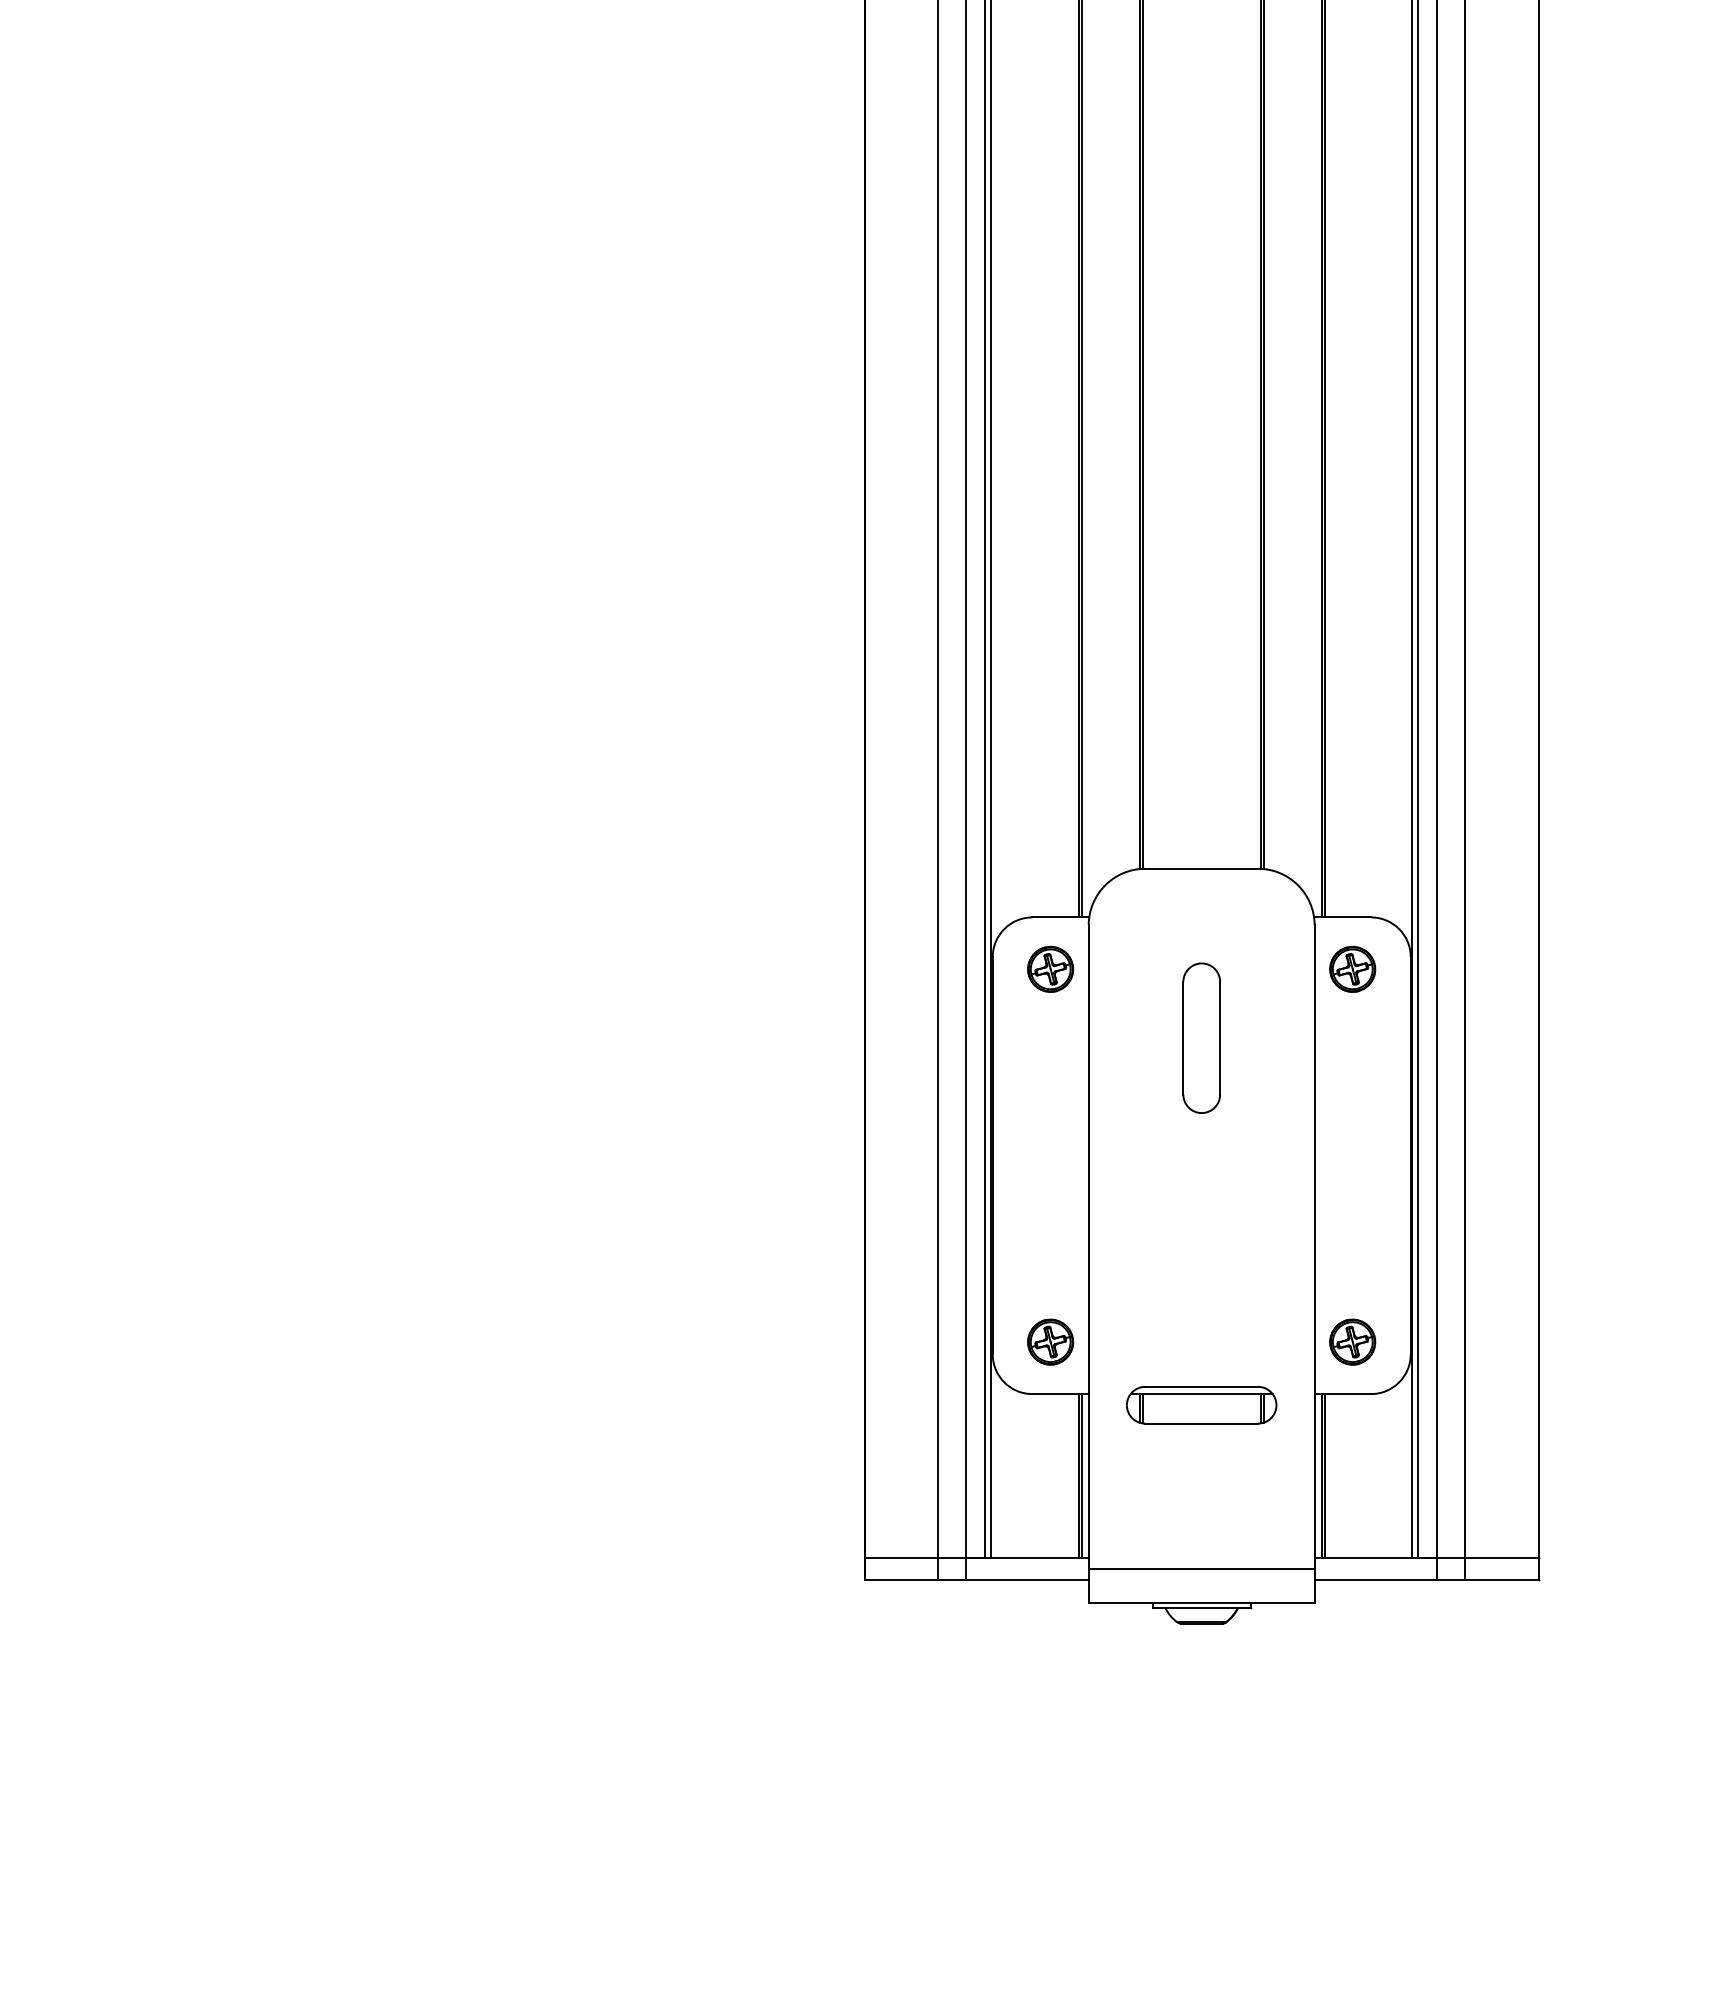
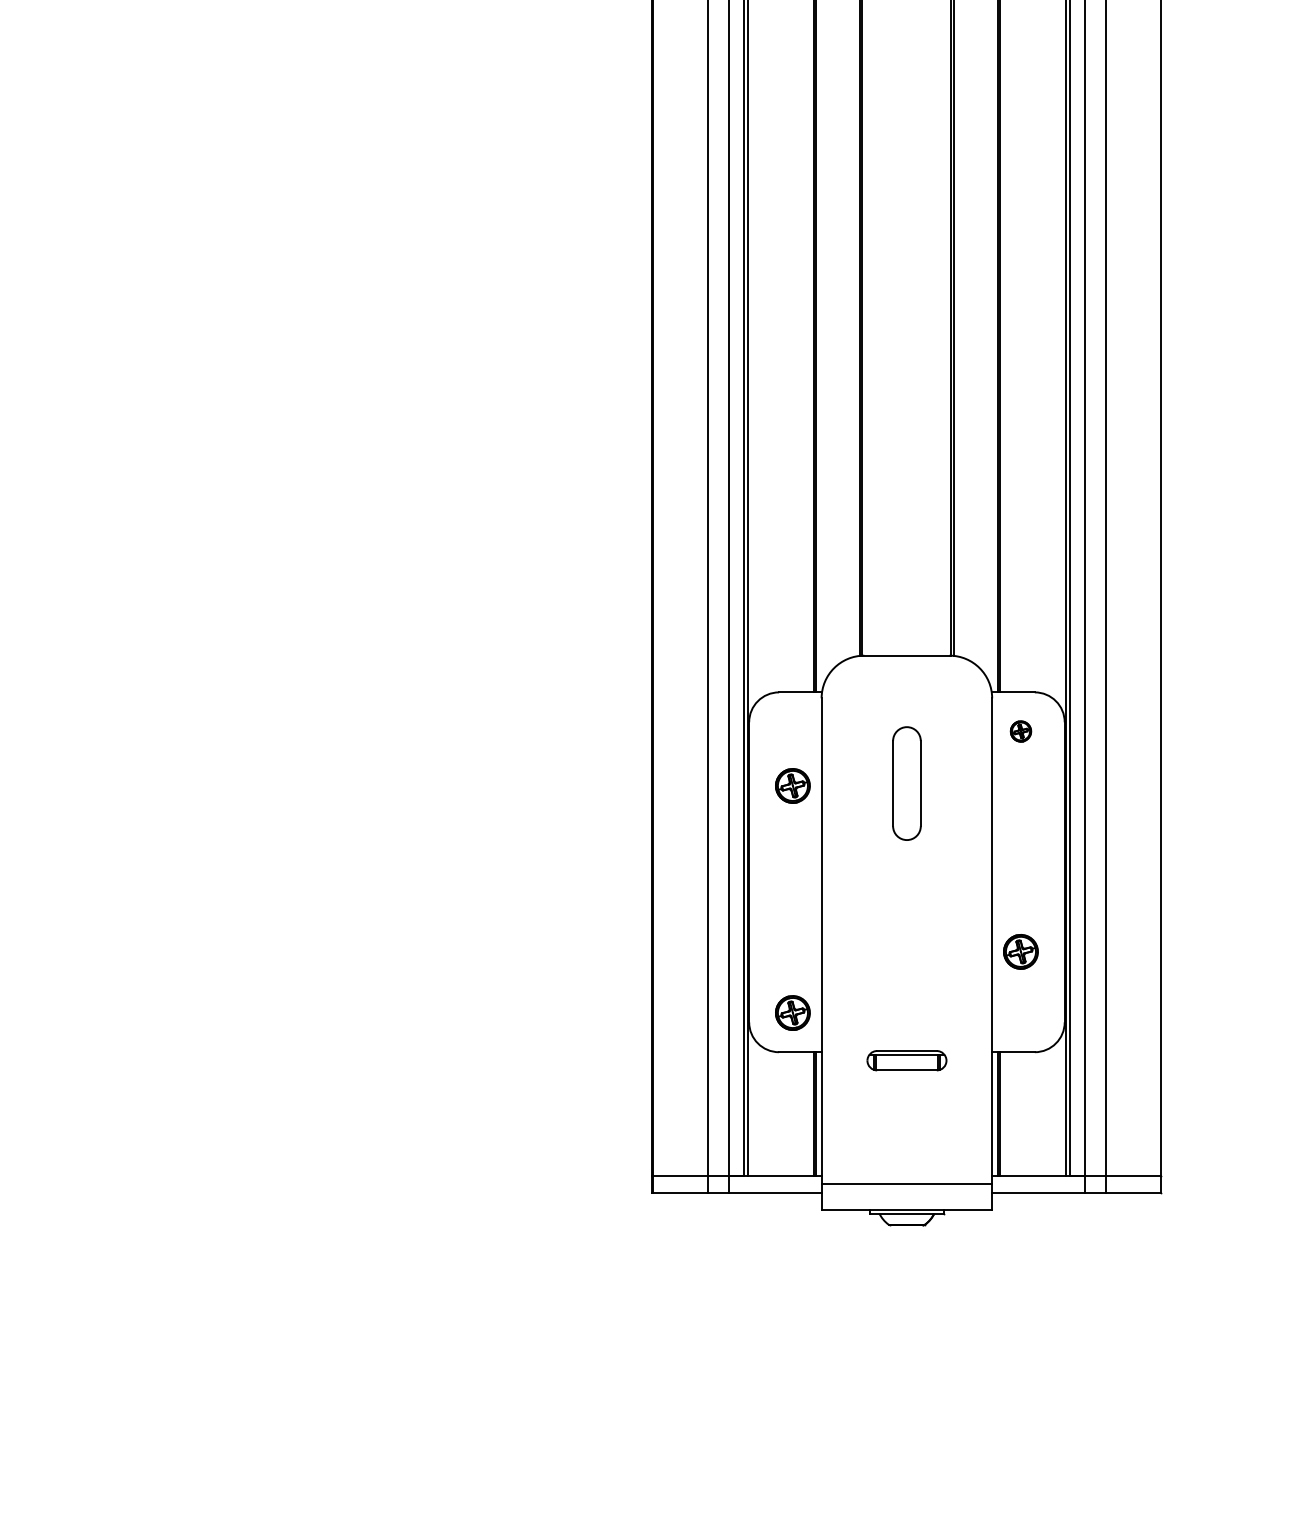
part: (1050, 968) -> (792, 785), moved
part: (1352, 968) -> (1020, 730), size x0.6
part: (1352, 1341) -> (1020, 951), moved
part: (1201, 1405) -> (906, 1060), size x0.7

